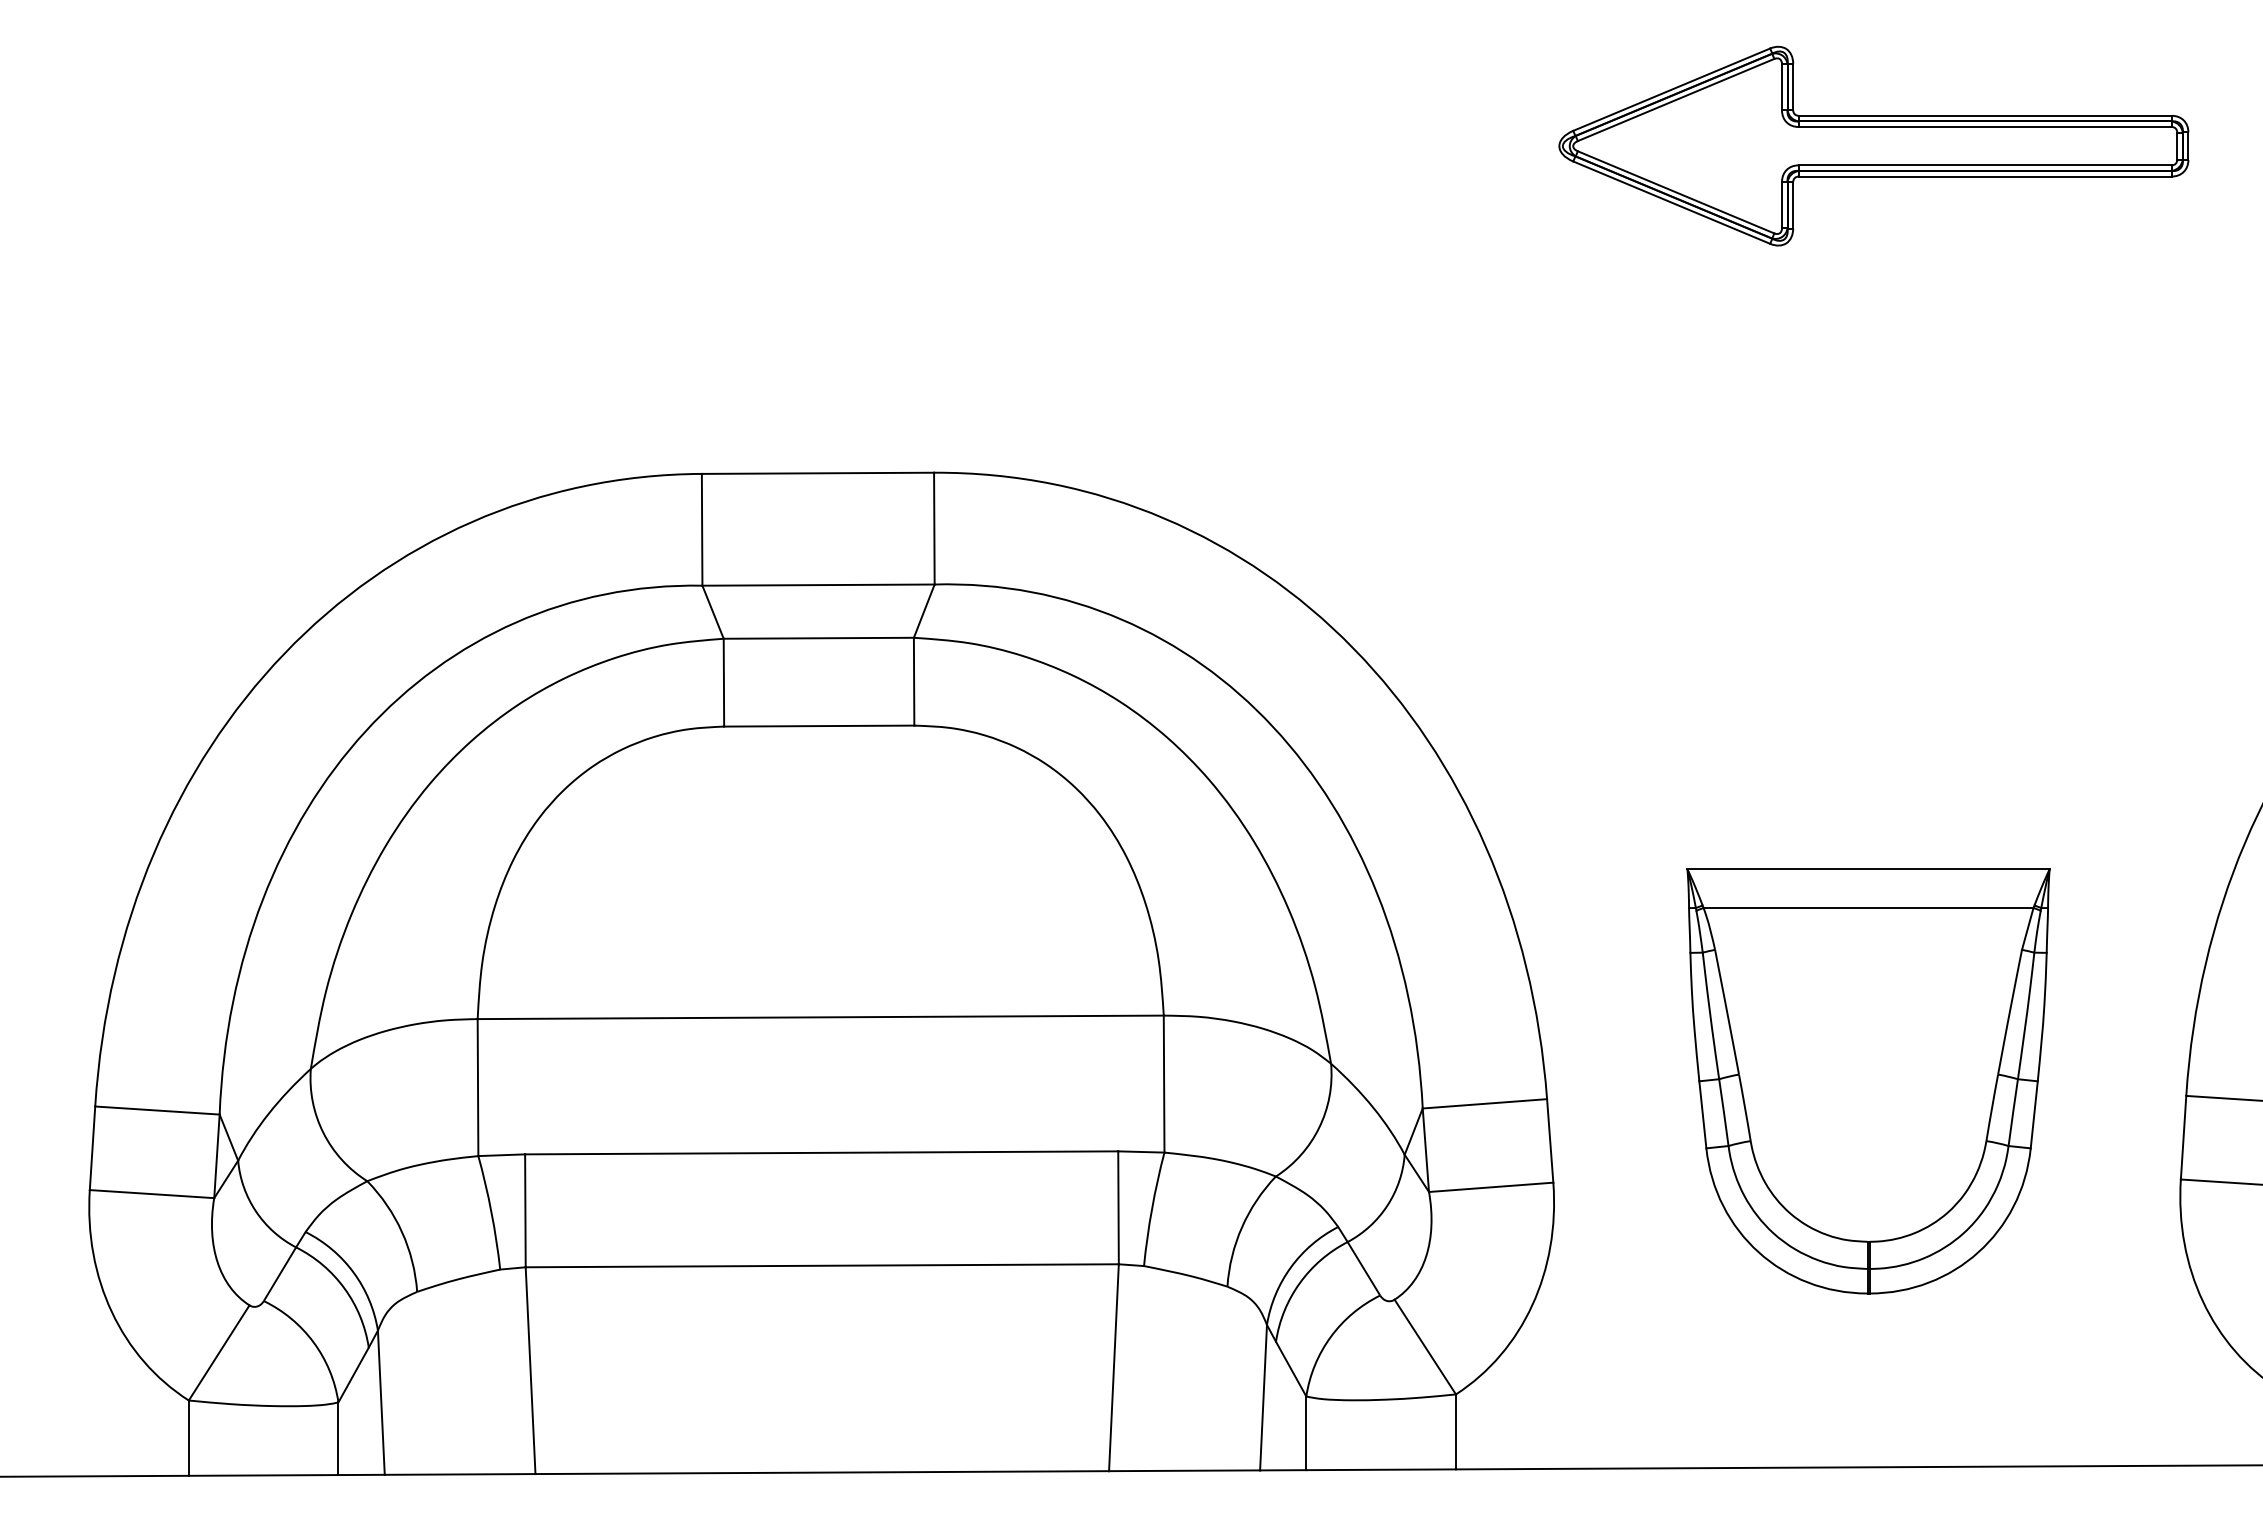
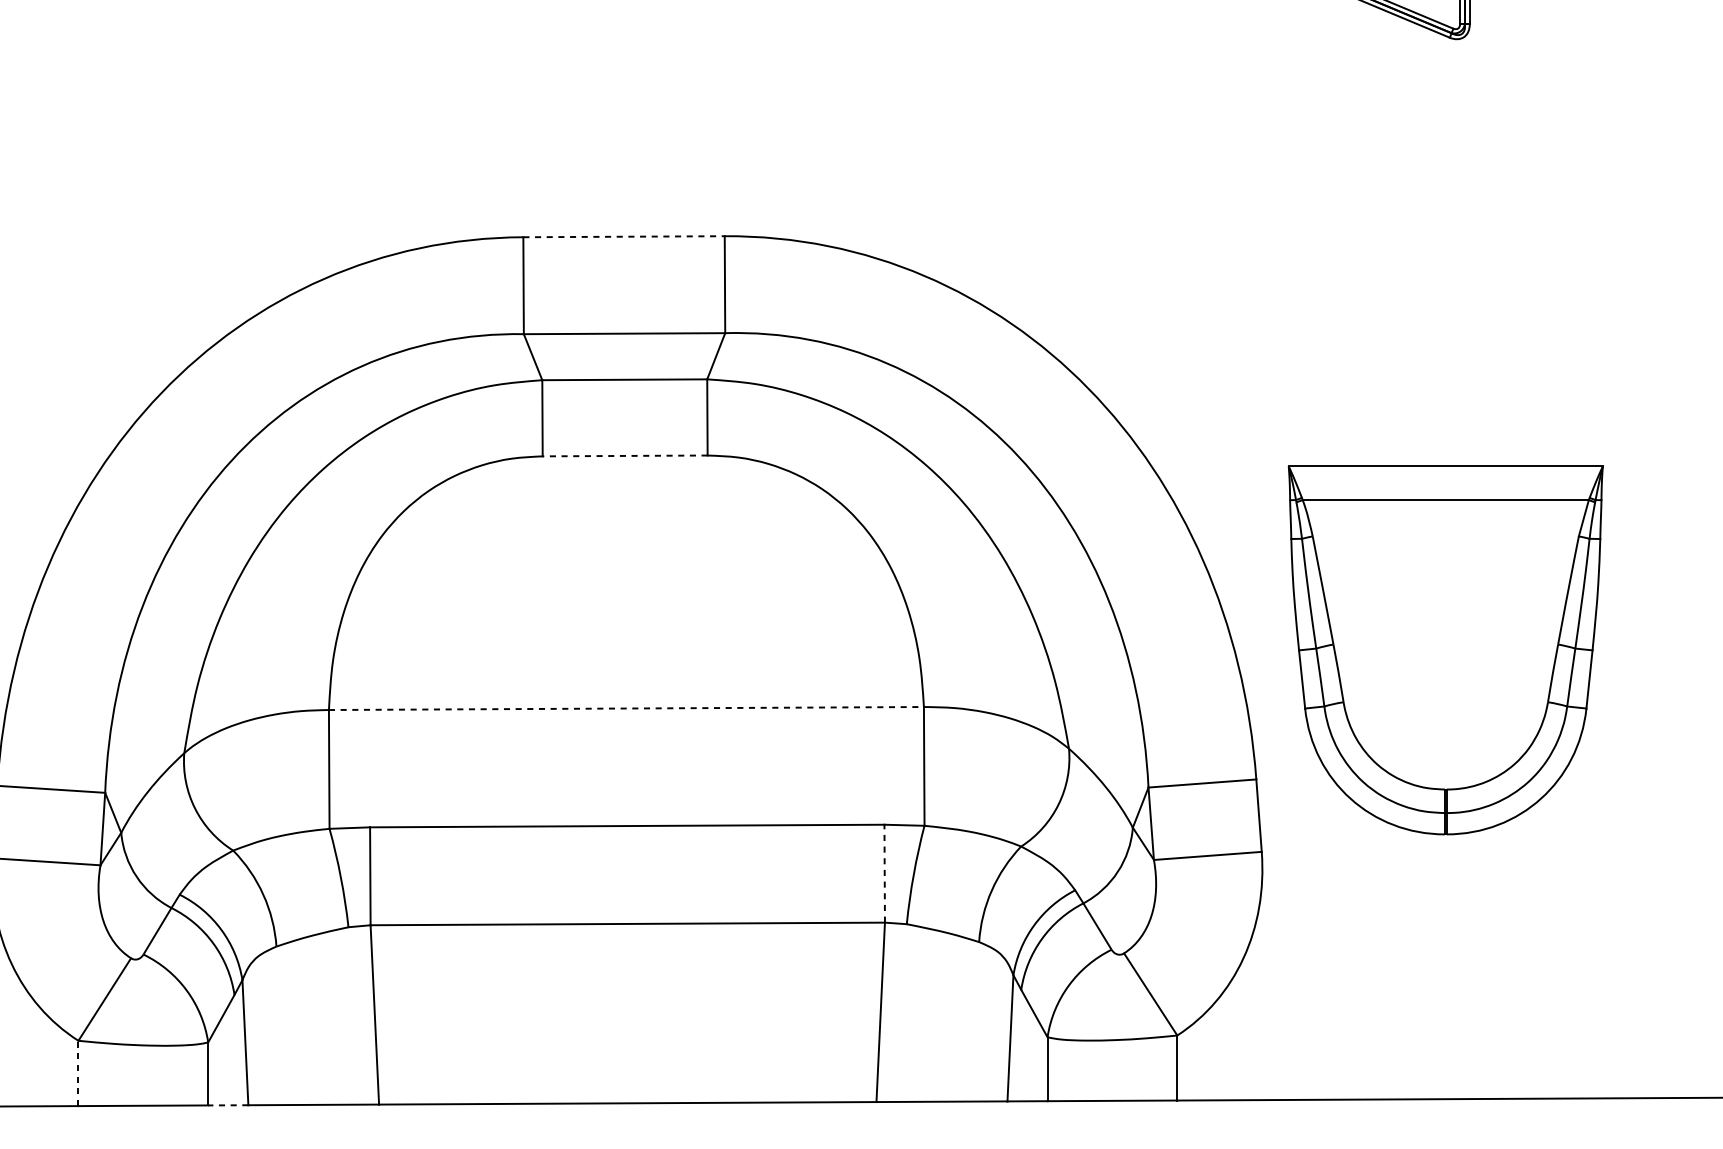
line: (818, 473) -> (624, 236), solid -> dashed
line: (818, 726) -> (624, 456), solid -> dashed
line: (821, 1017) -> (627, 708), solid -> dashed
part: (1868, 1081) -> (1445, 650), moved
line: (1118, 1207) -> (884, 873), solid -> dashed
line: (188, 1438) -> (78, 1073), solid -> dashed
line: (361, 1474) -> (228, 1104), solid -> dashed

